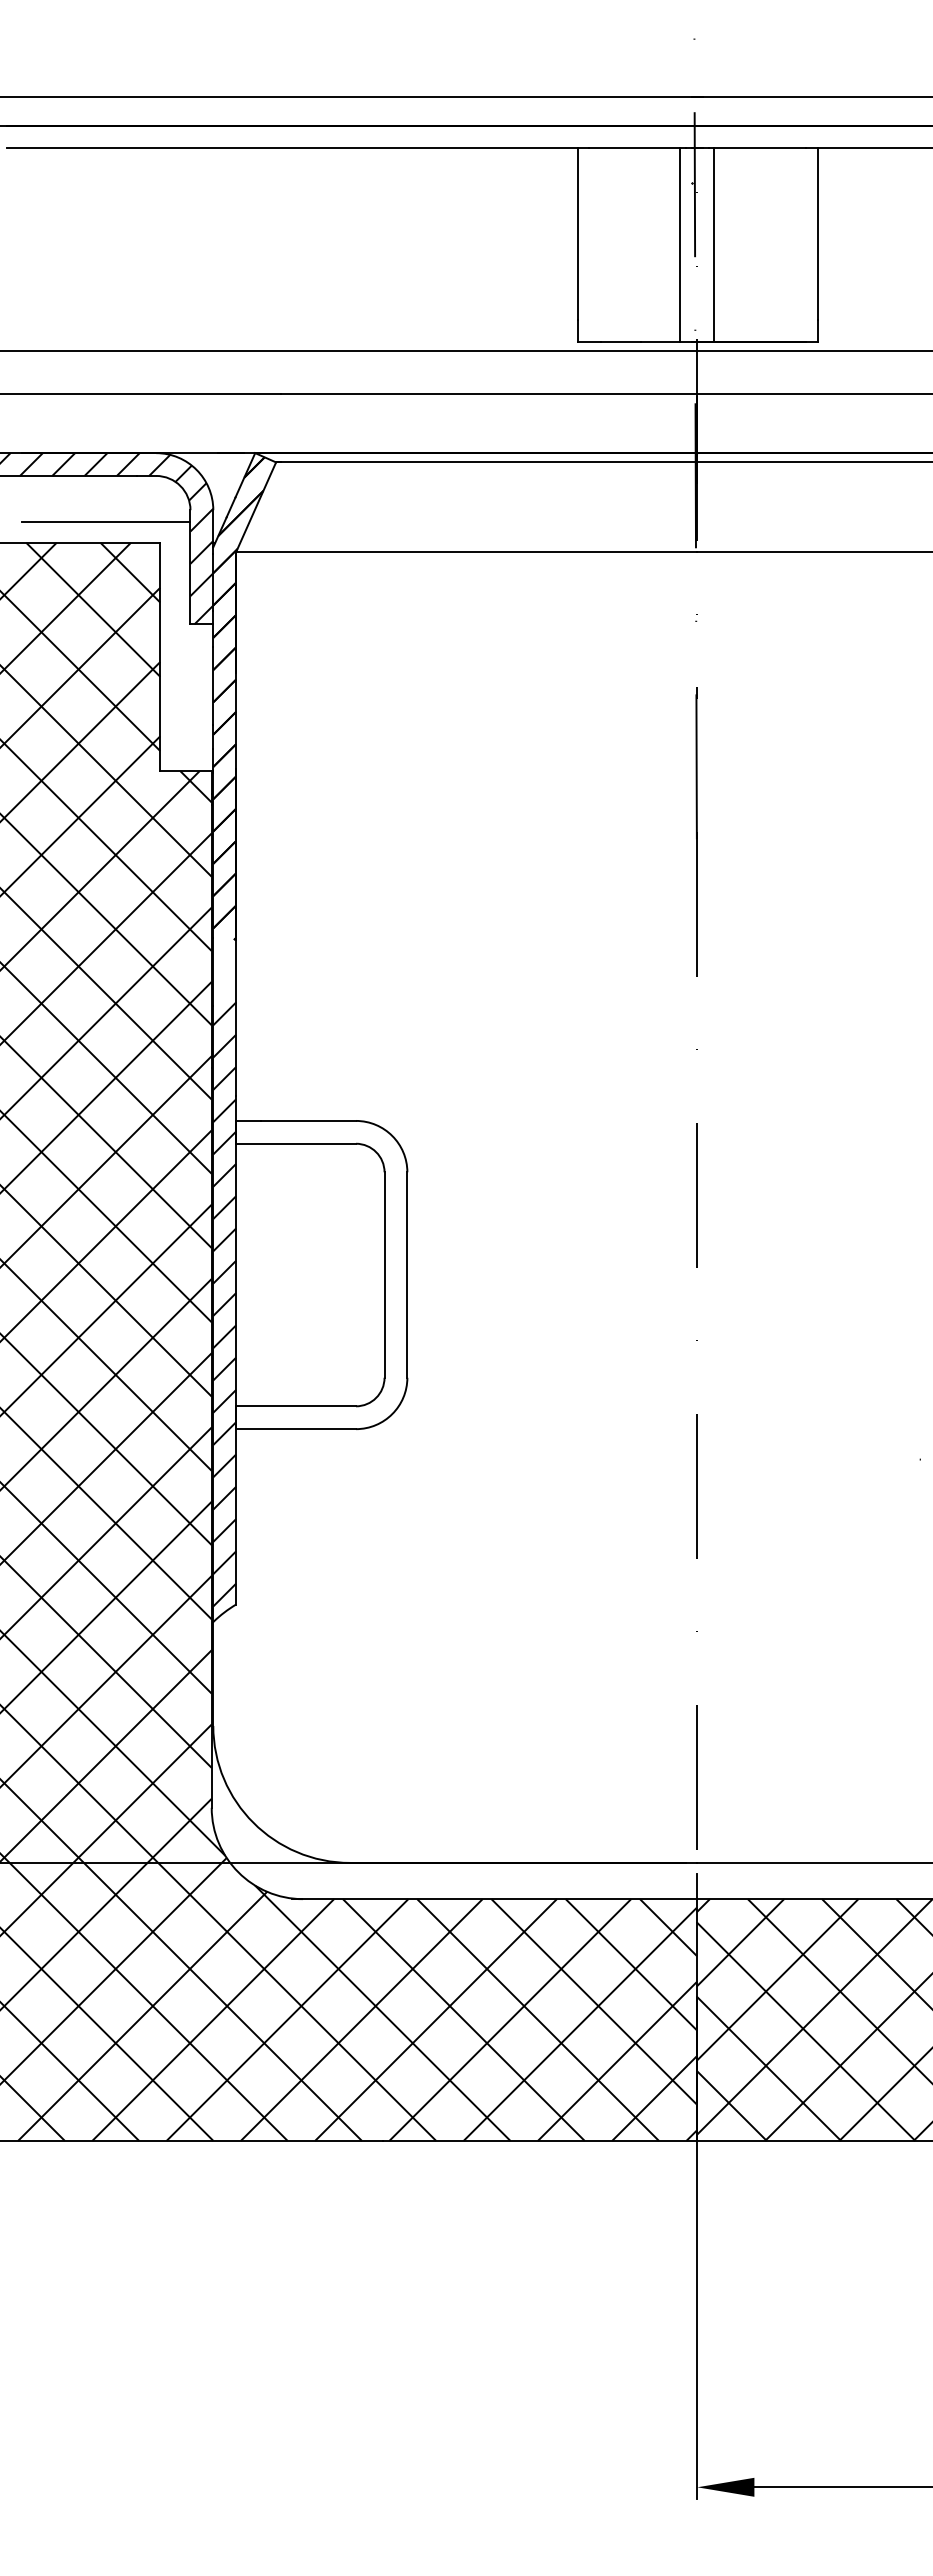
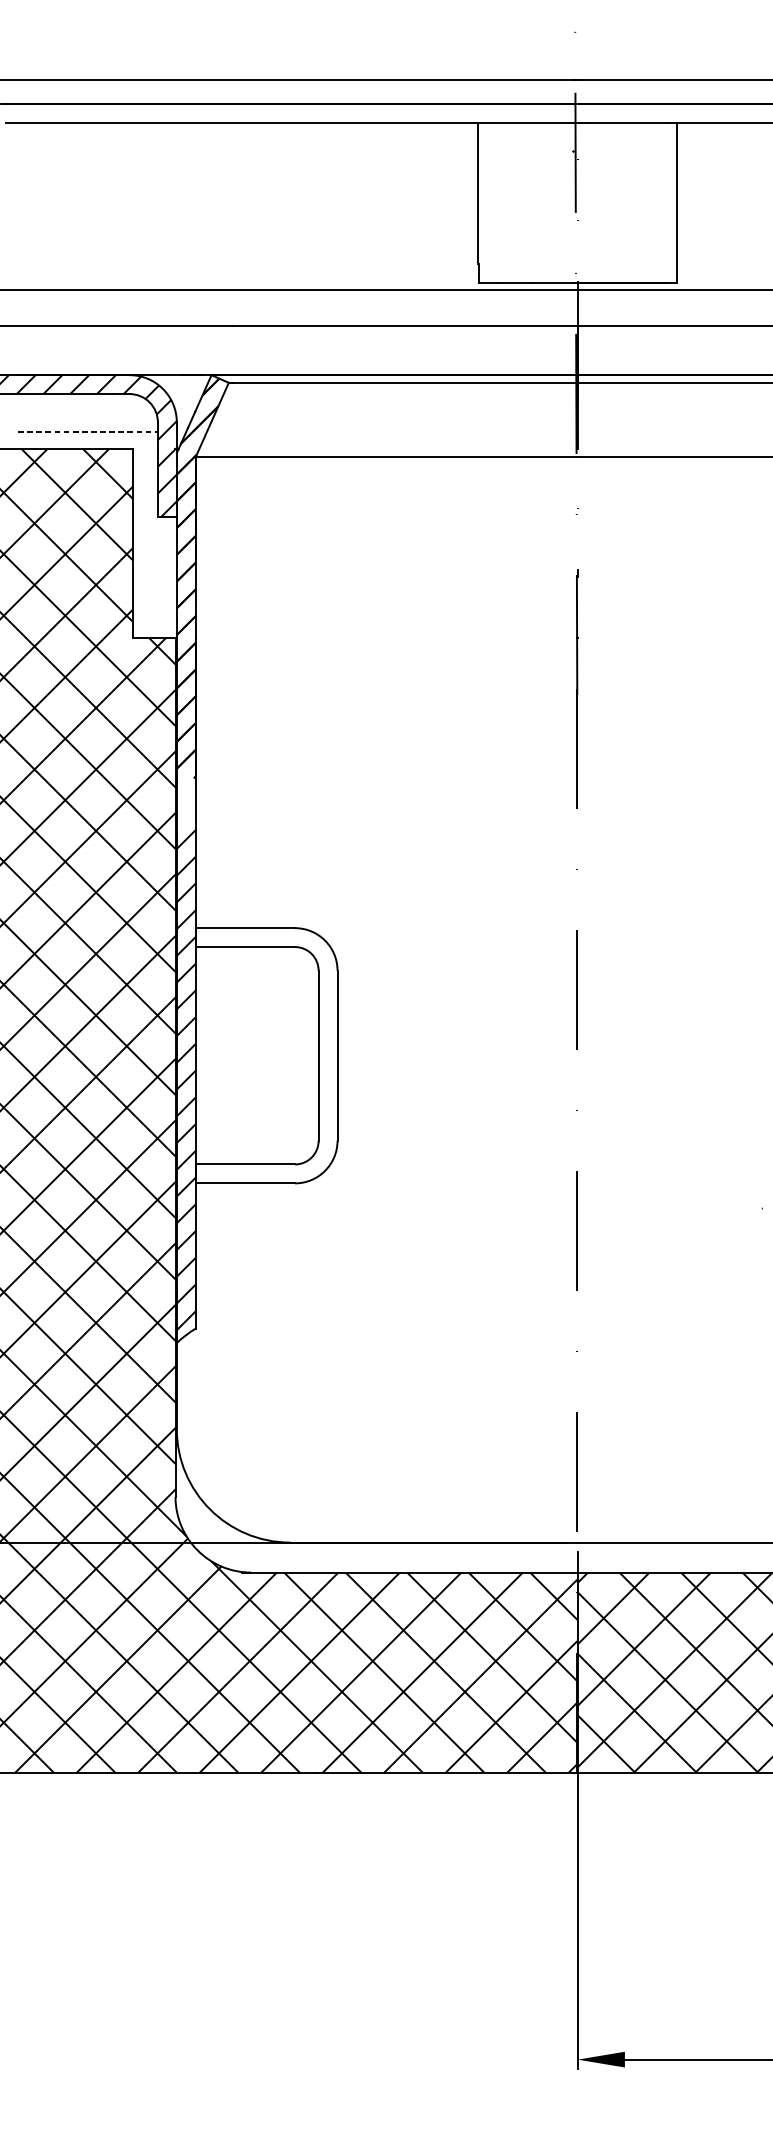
line: (680, 245) -> (563, 203), removed
line: (714, 245) -> (591, 203), removed
line: (106, 521) -> (88, 431), solid -> dashed

